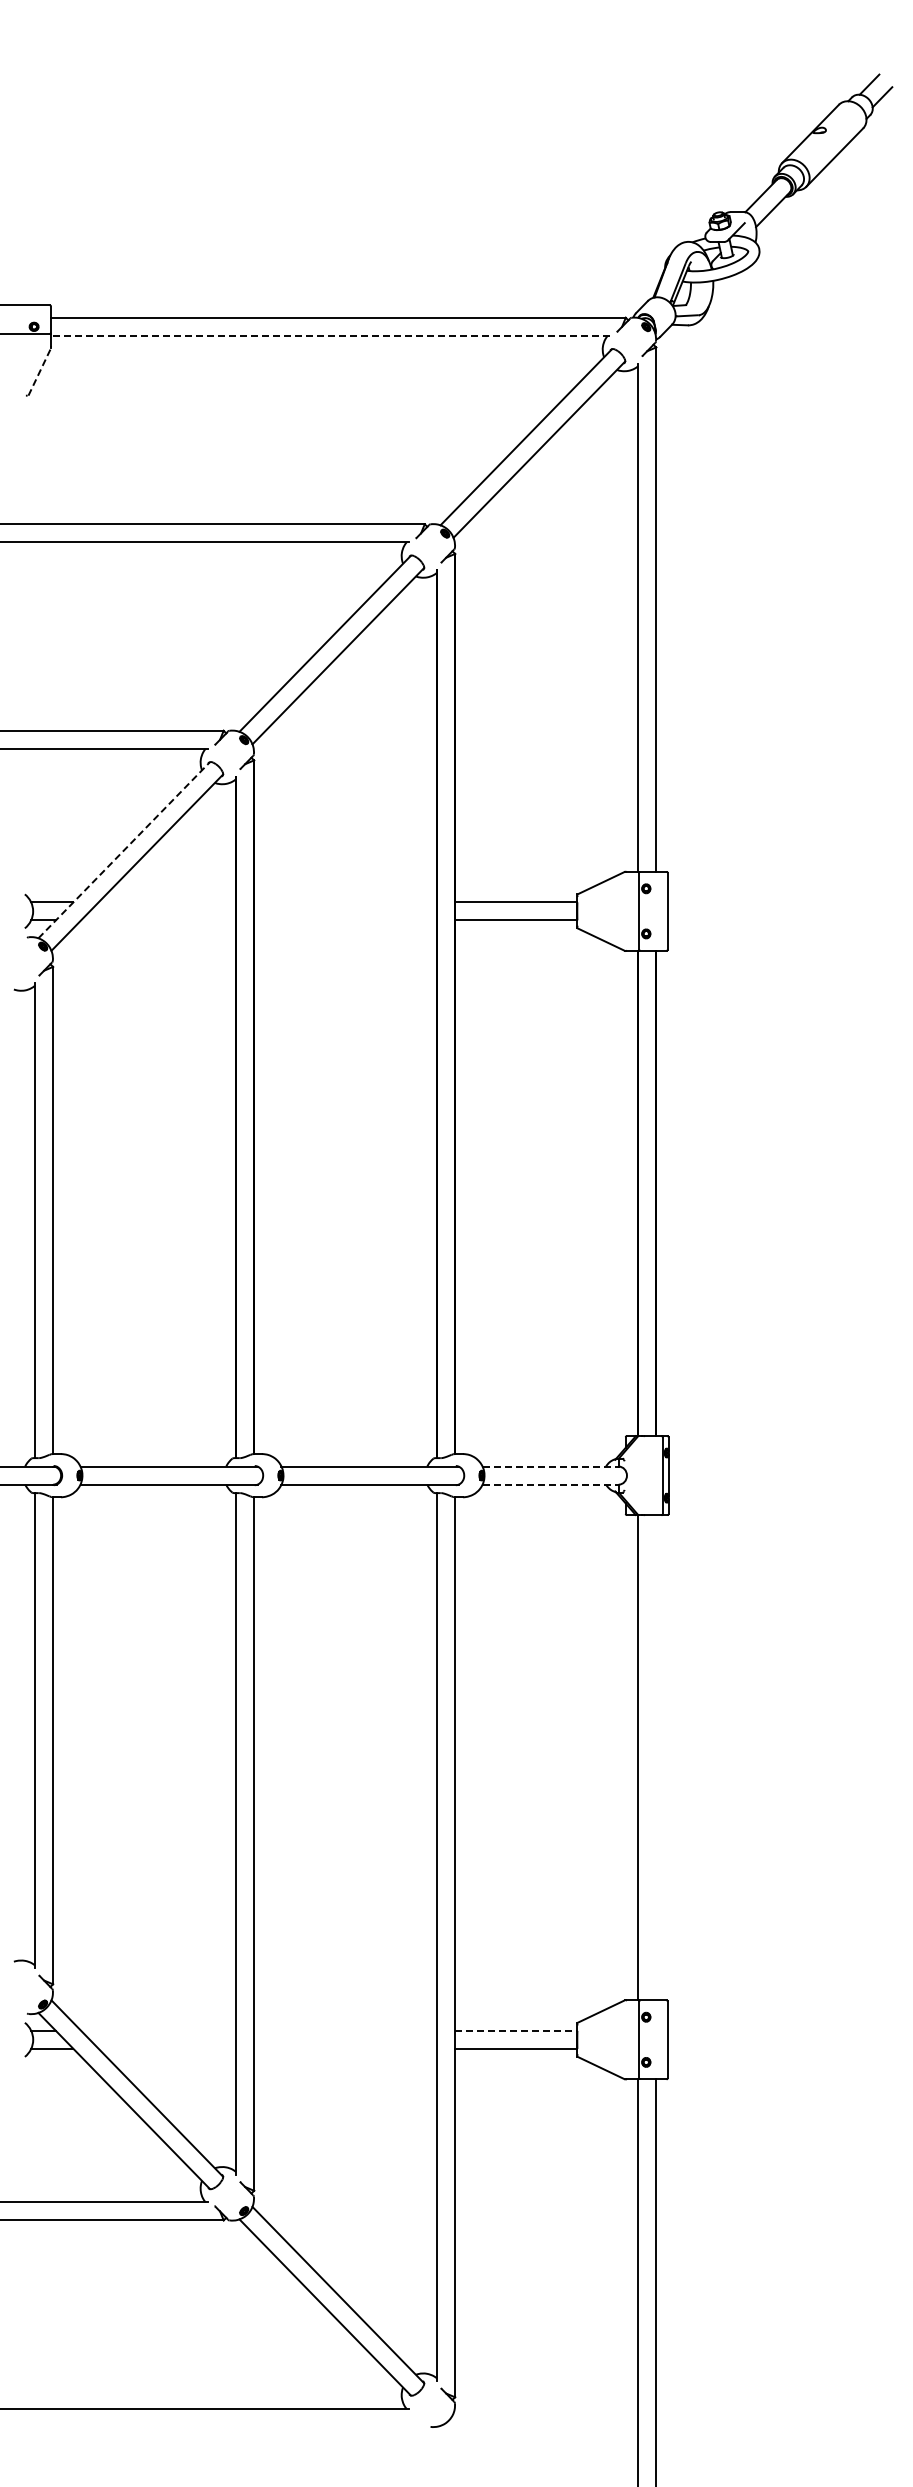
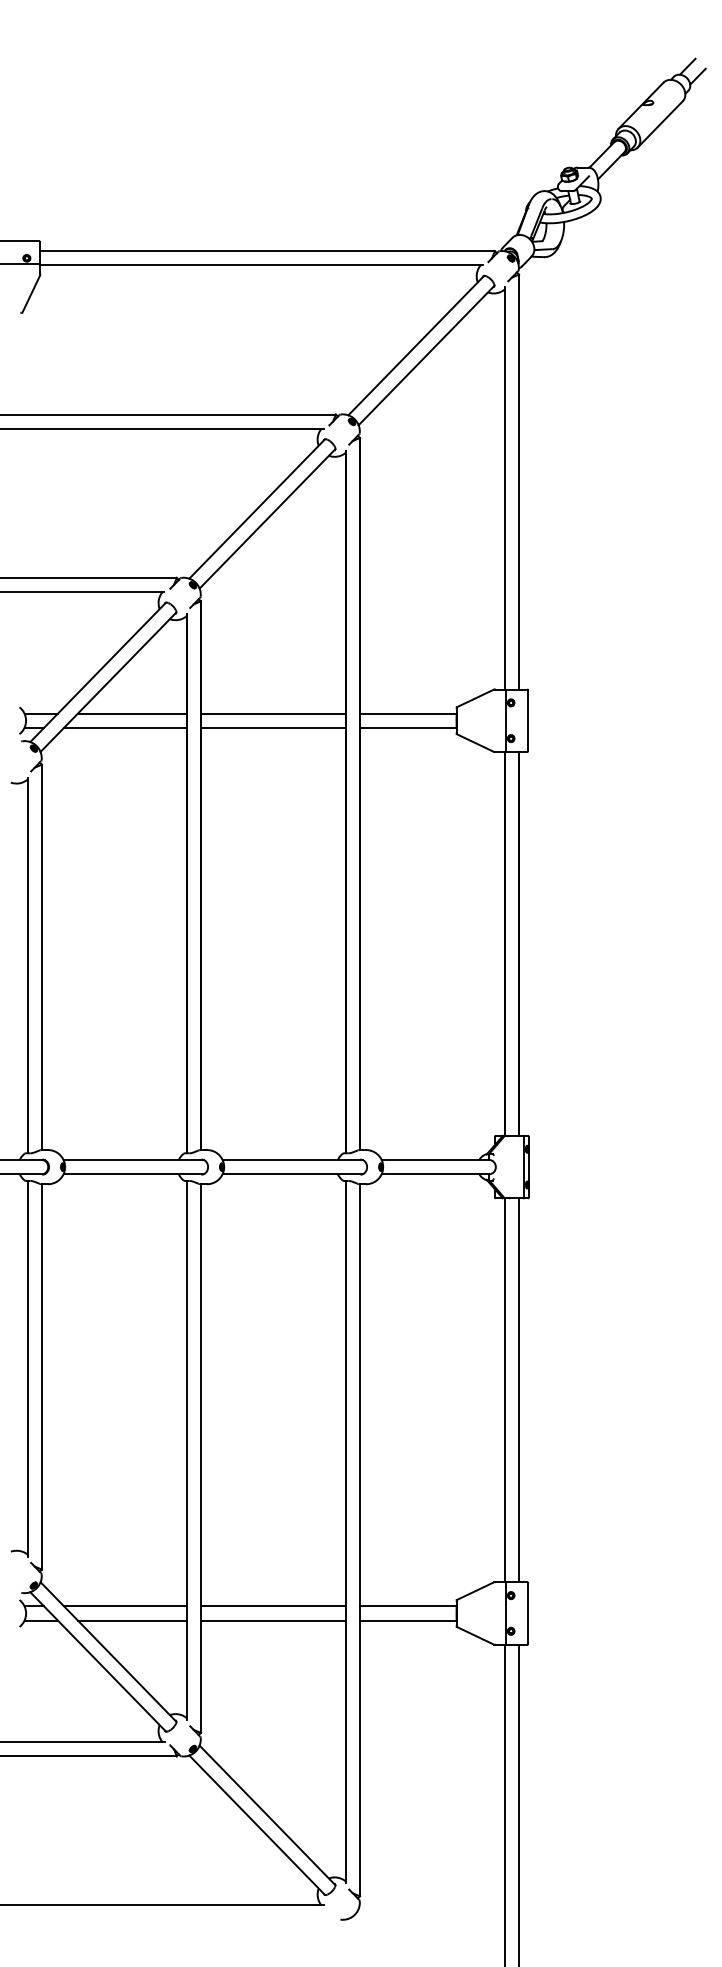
line: (330, 335) -> (261, 265), dashed -> solid
line: (39, 371) -> (31, 293), dashed -> solid
line: (124, 850) -> (98, 672), dashed -> solid
line: (167, 902) -> (132, 713), added
line: (345, 902) -> (273, 713), added
line: (158, 920) -> (125, 727), added
line: (345, 920) -> (273, 727), added
line: (551, 1466) -> (436, 1159), dashed -> solid
line: (551, 1484) -> (436, 1174), dashed -> solid
line: (656, 1757) -> (519, 1390), added
line: (158, 2030) -> (125, 1606), added
line: (345, 2030) -> (273, 1606), added
line: (516, 2030) -> (408, 1606), dashed -> solid
line: (167, 2048) -> (132, 1620), added
line: (345, 2048) -> (273, 1620), added

